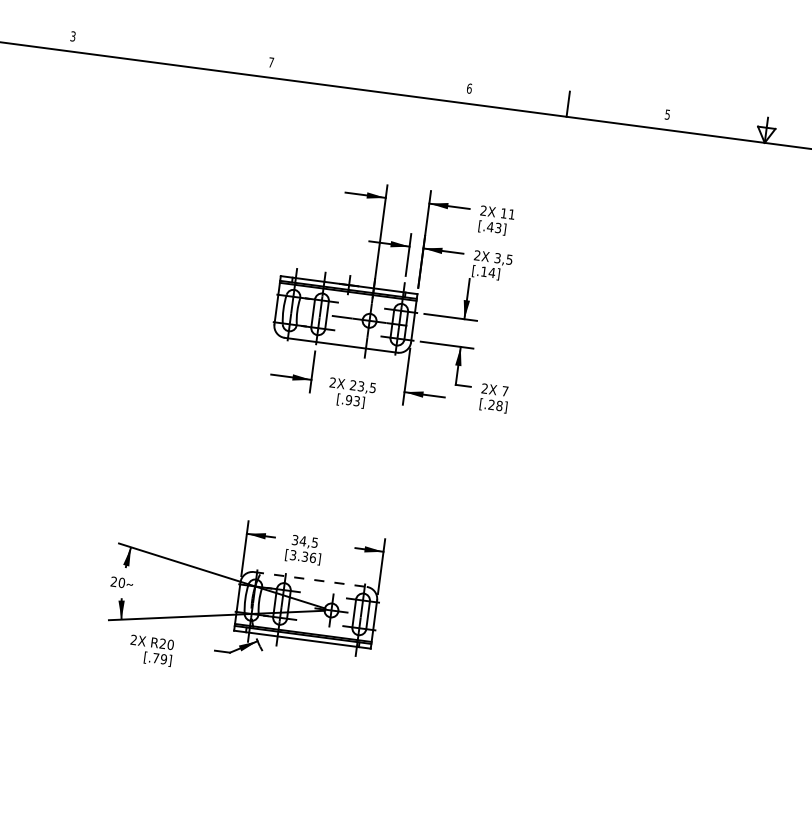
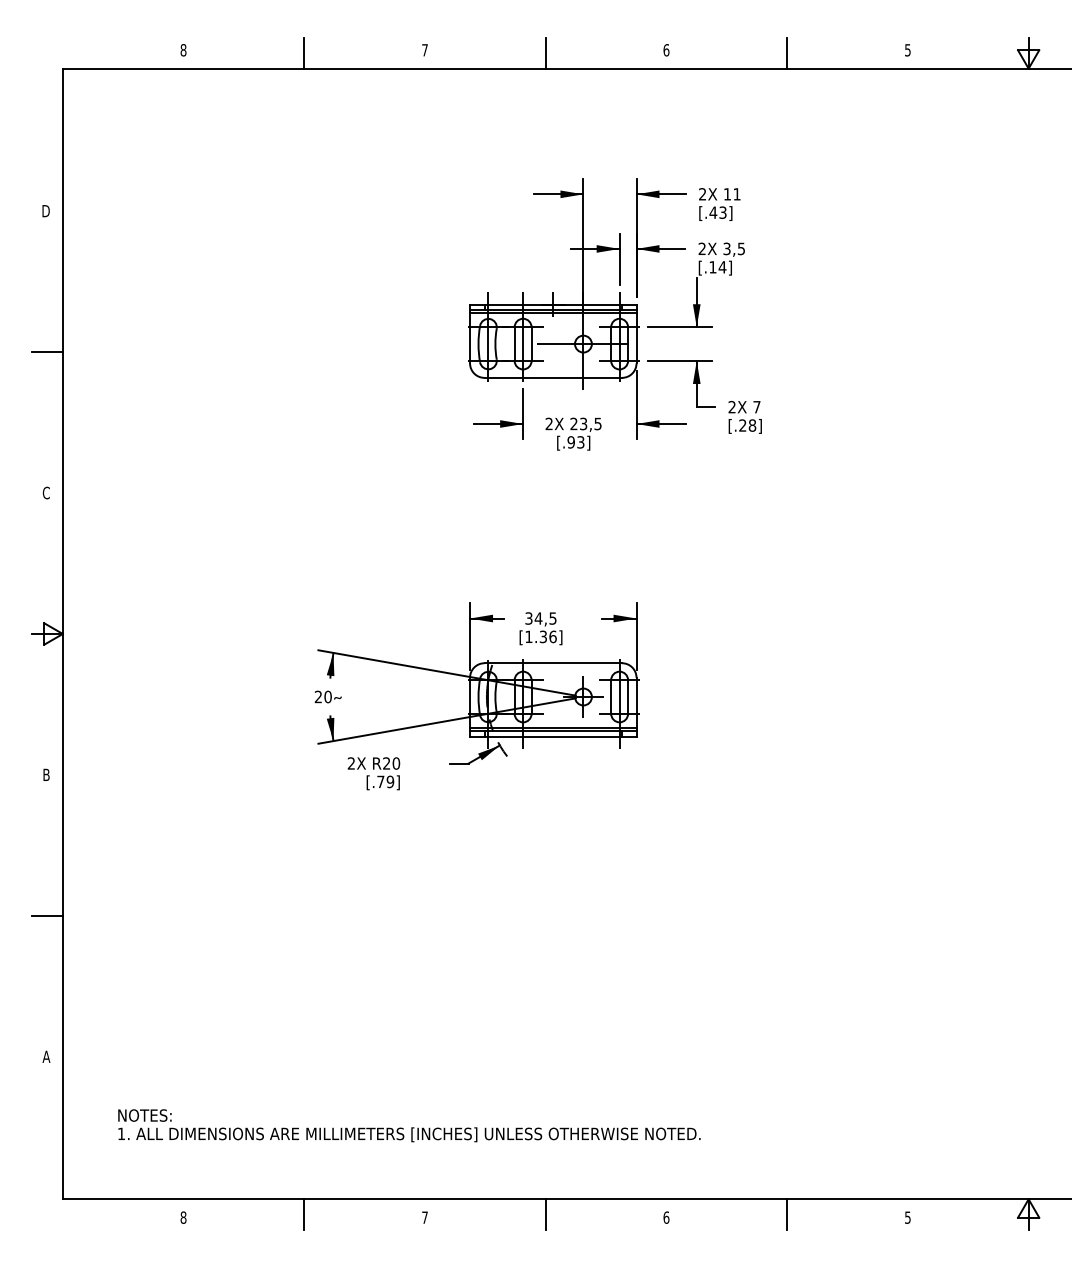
text: (73, 36) -> (183, 50), 3 -> 8
line: (172, 52) -> (304, 53), added
line: (369, 78) -> (545, 53), added
text: (292, 554) -> (528, 636), [3.36] -> [1.36]
line: (310, 579) -> (553, 663), dashed -> solid

